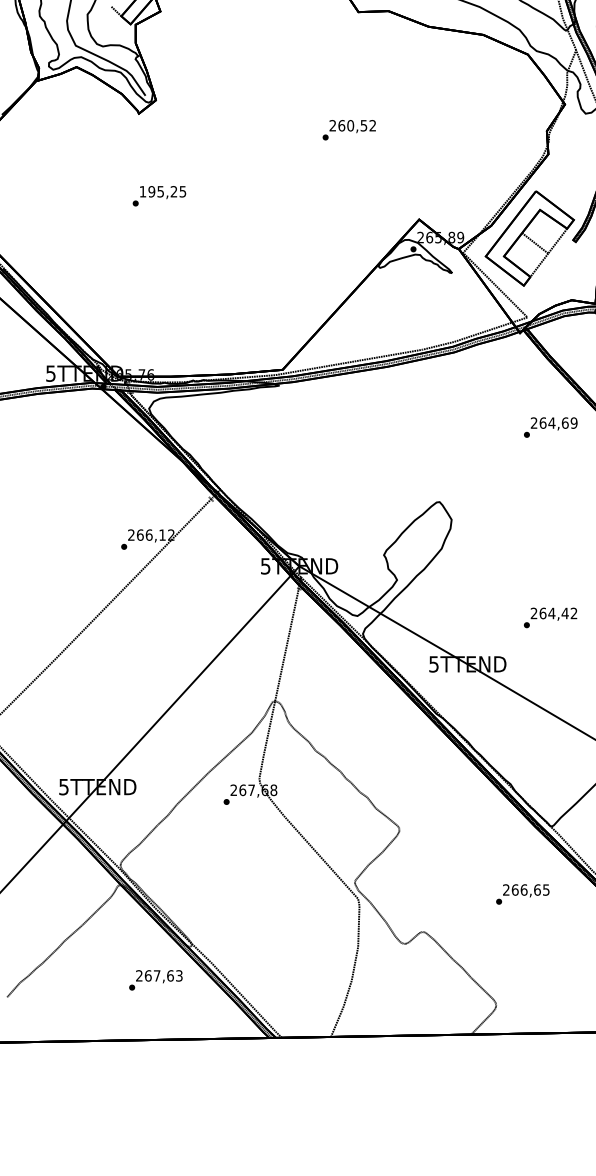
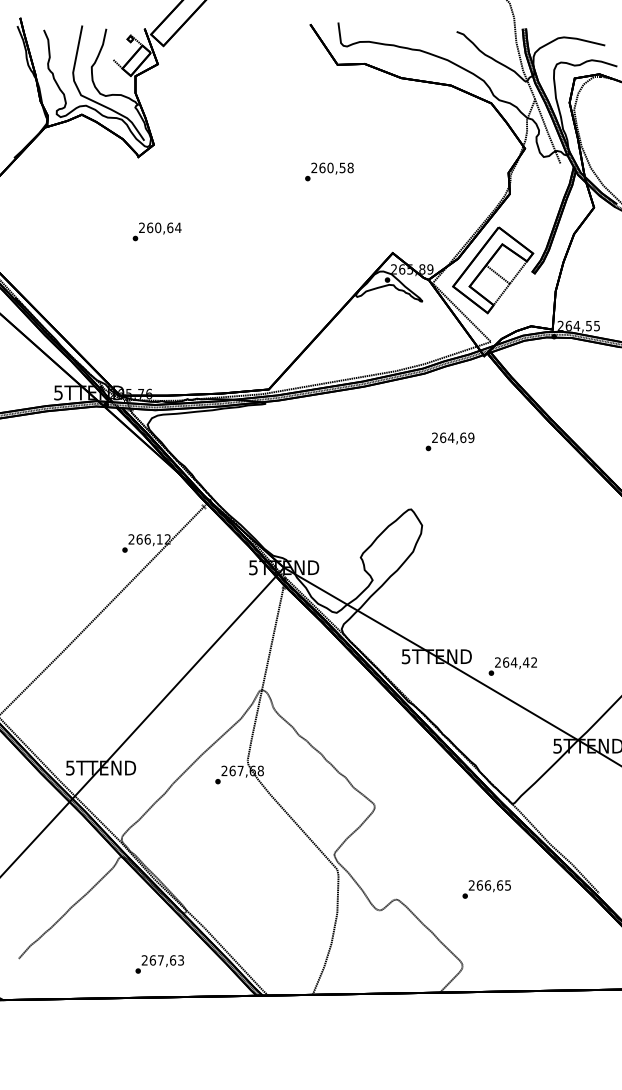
text: (372, 125) -> (350, 167), 260,52 -> 260,58
text: (163, 191) -> (160, 227), 195,25 -> 260,64
text: (550, 427) -> (449, 441), moved
text: (550, 617) -> (512, 666), moved
text: (522, 894) -> (486, 889), moved
text: (155, 980) -> (159, 964), moved

